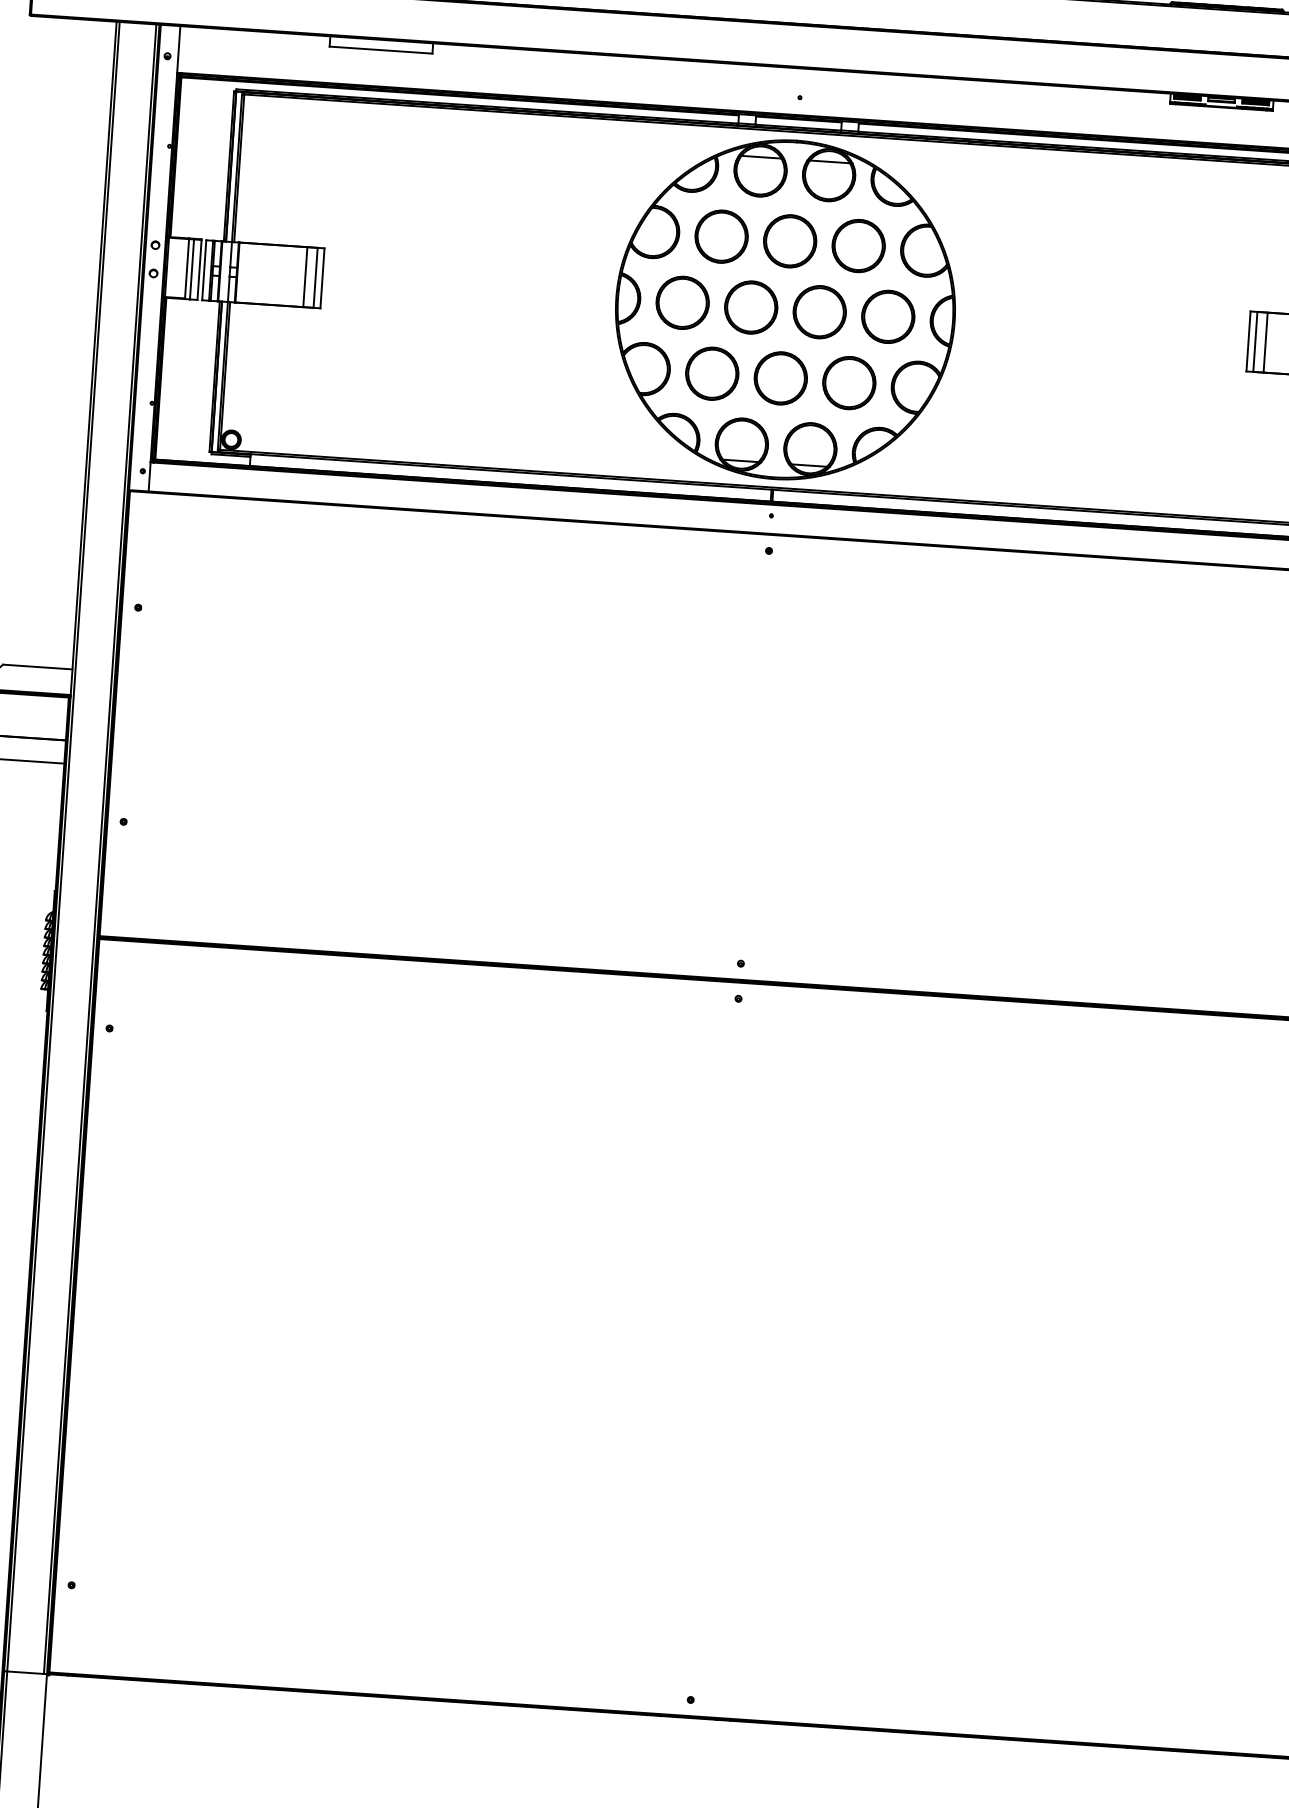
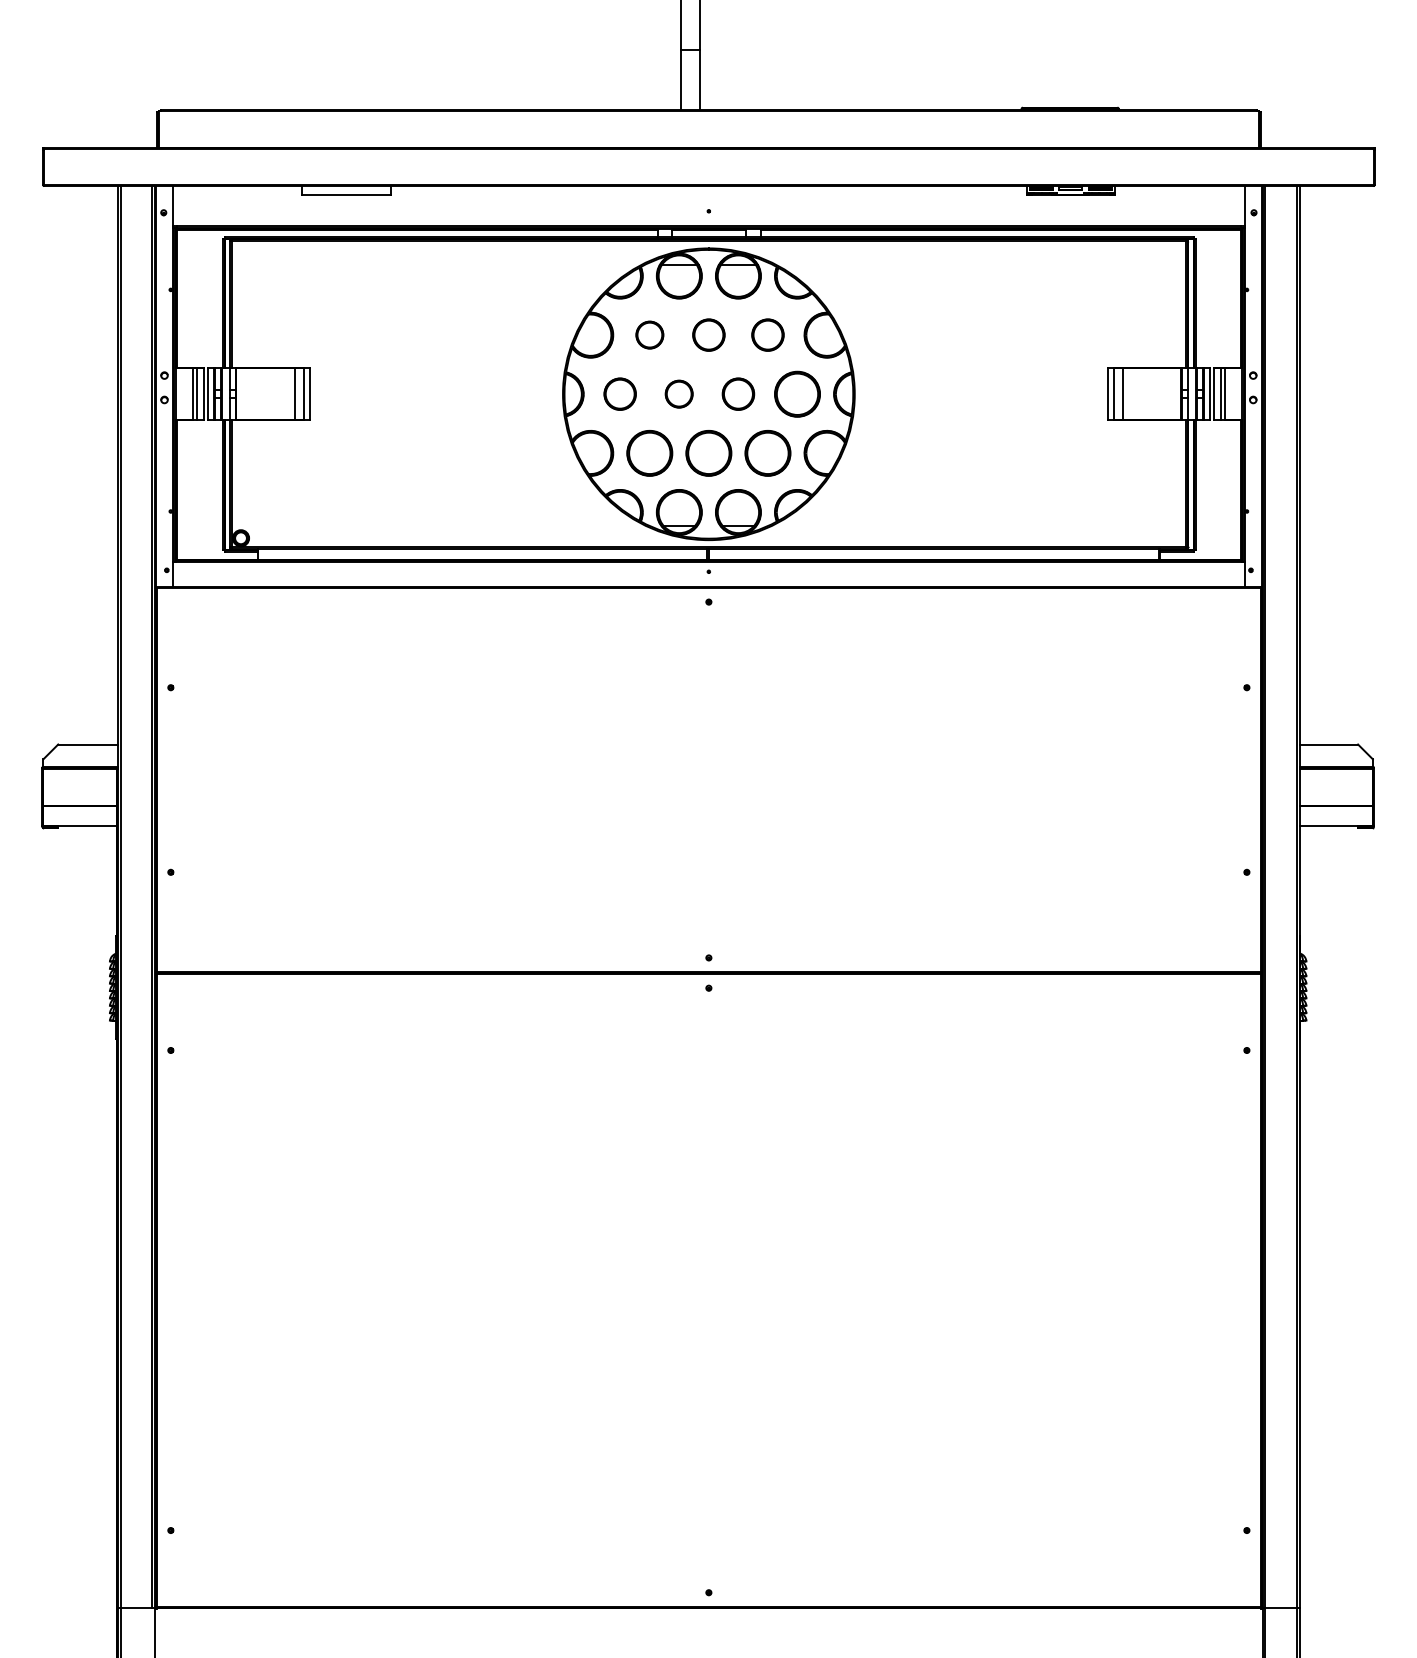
part: (721, 235) -> (649, 334), size x0.6
part: (789, 240) -> (708, 334), size x0.7
part: (858, 245) -> (767, 334), size x0.7
part: (681, 301) -> (619, 393), size x0.7
part: (750, 306) -> (678, 393), size x0.6
part: (819, 311) -> (738, 393), size x0.7

